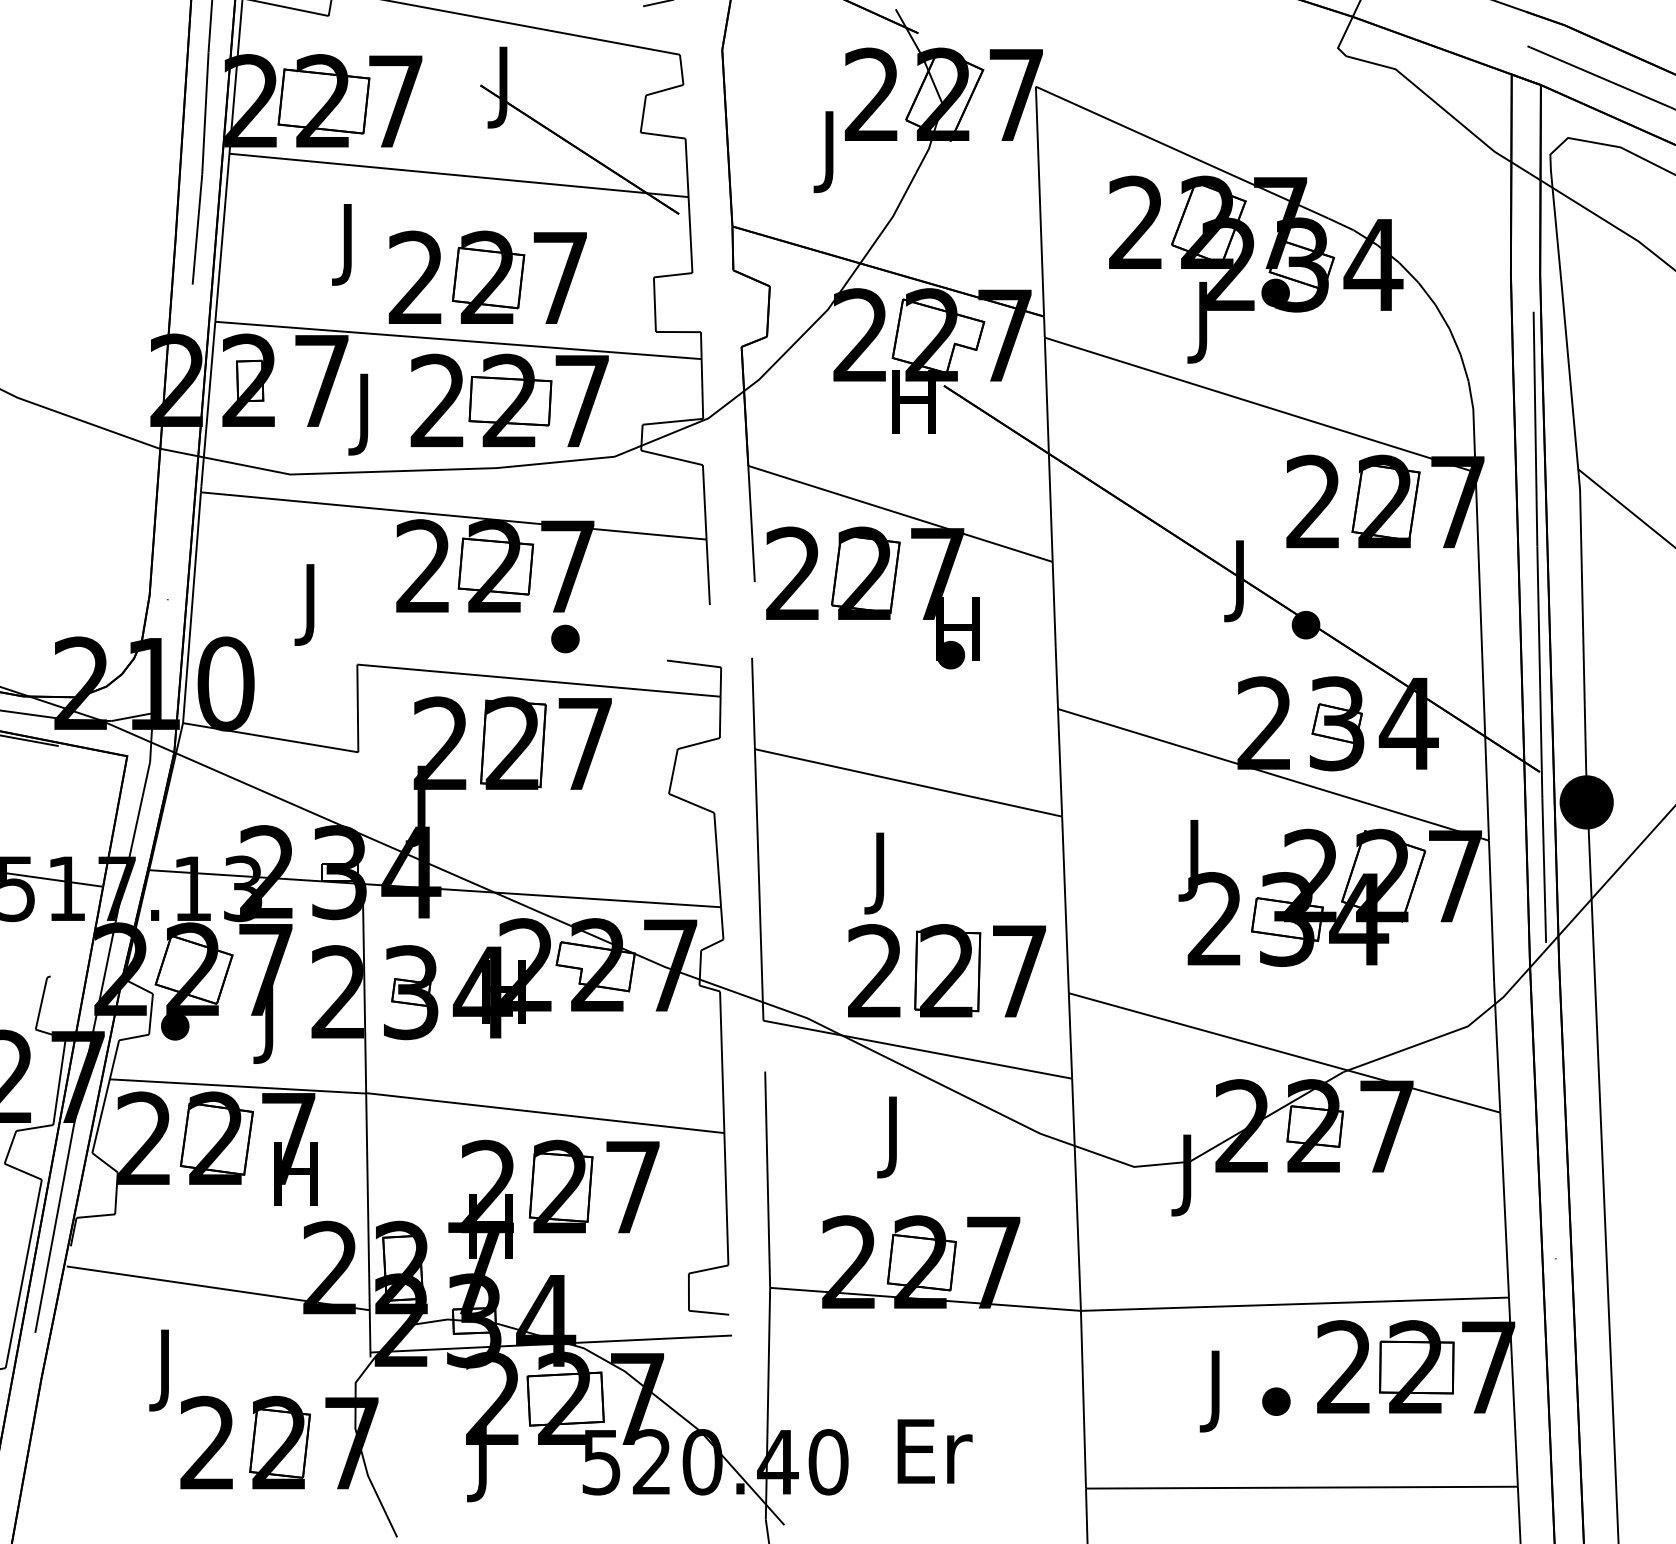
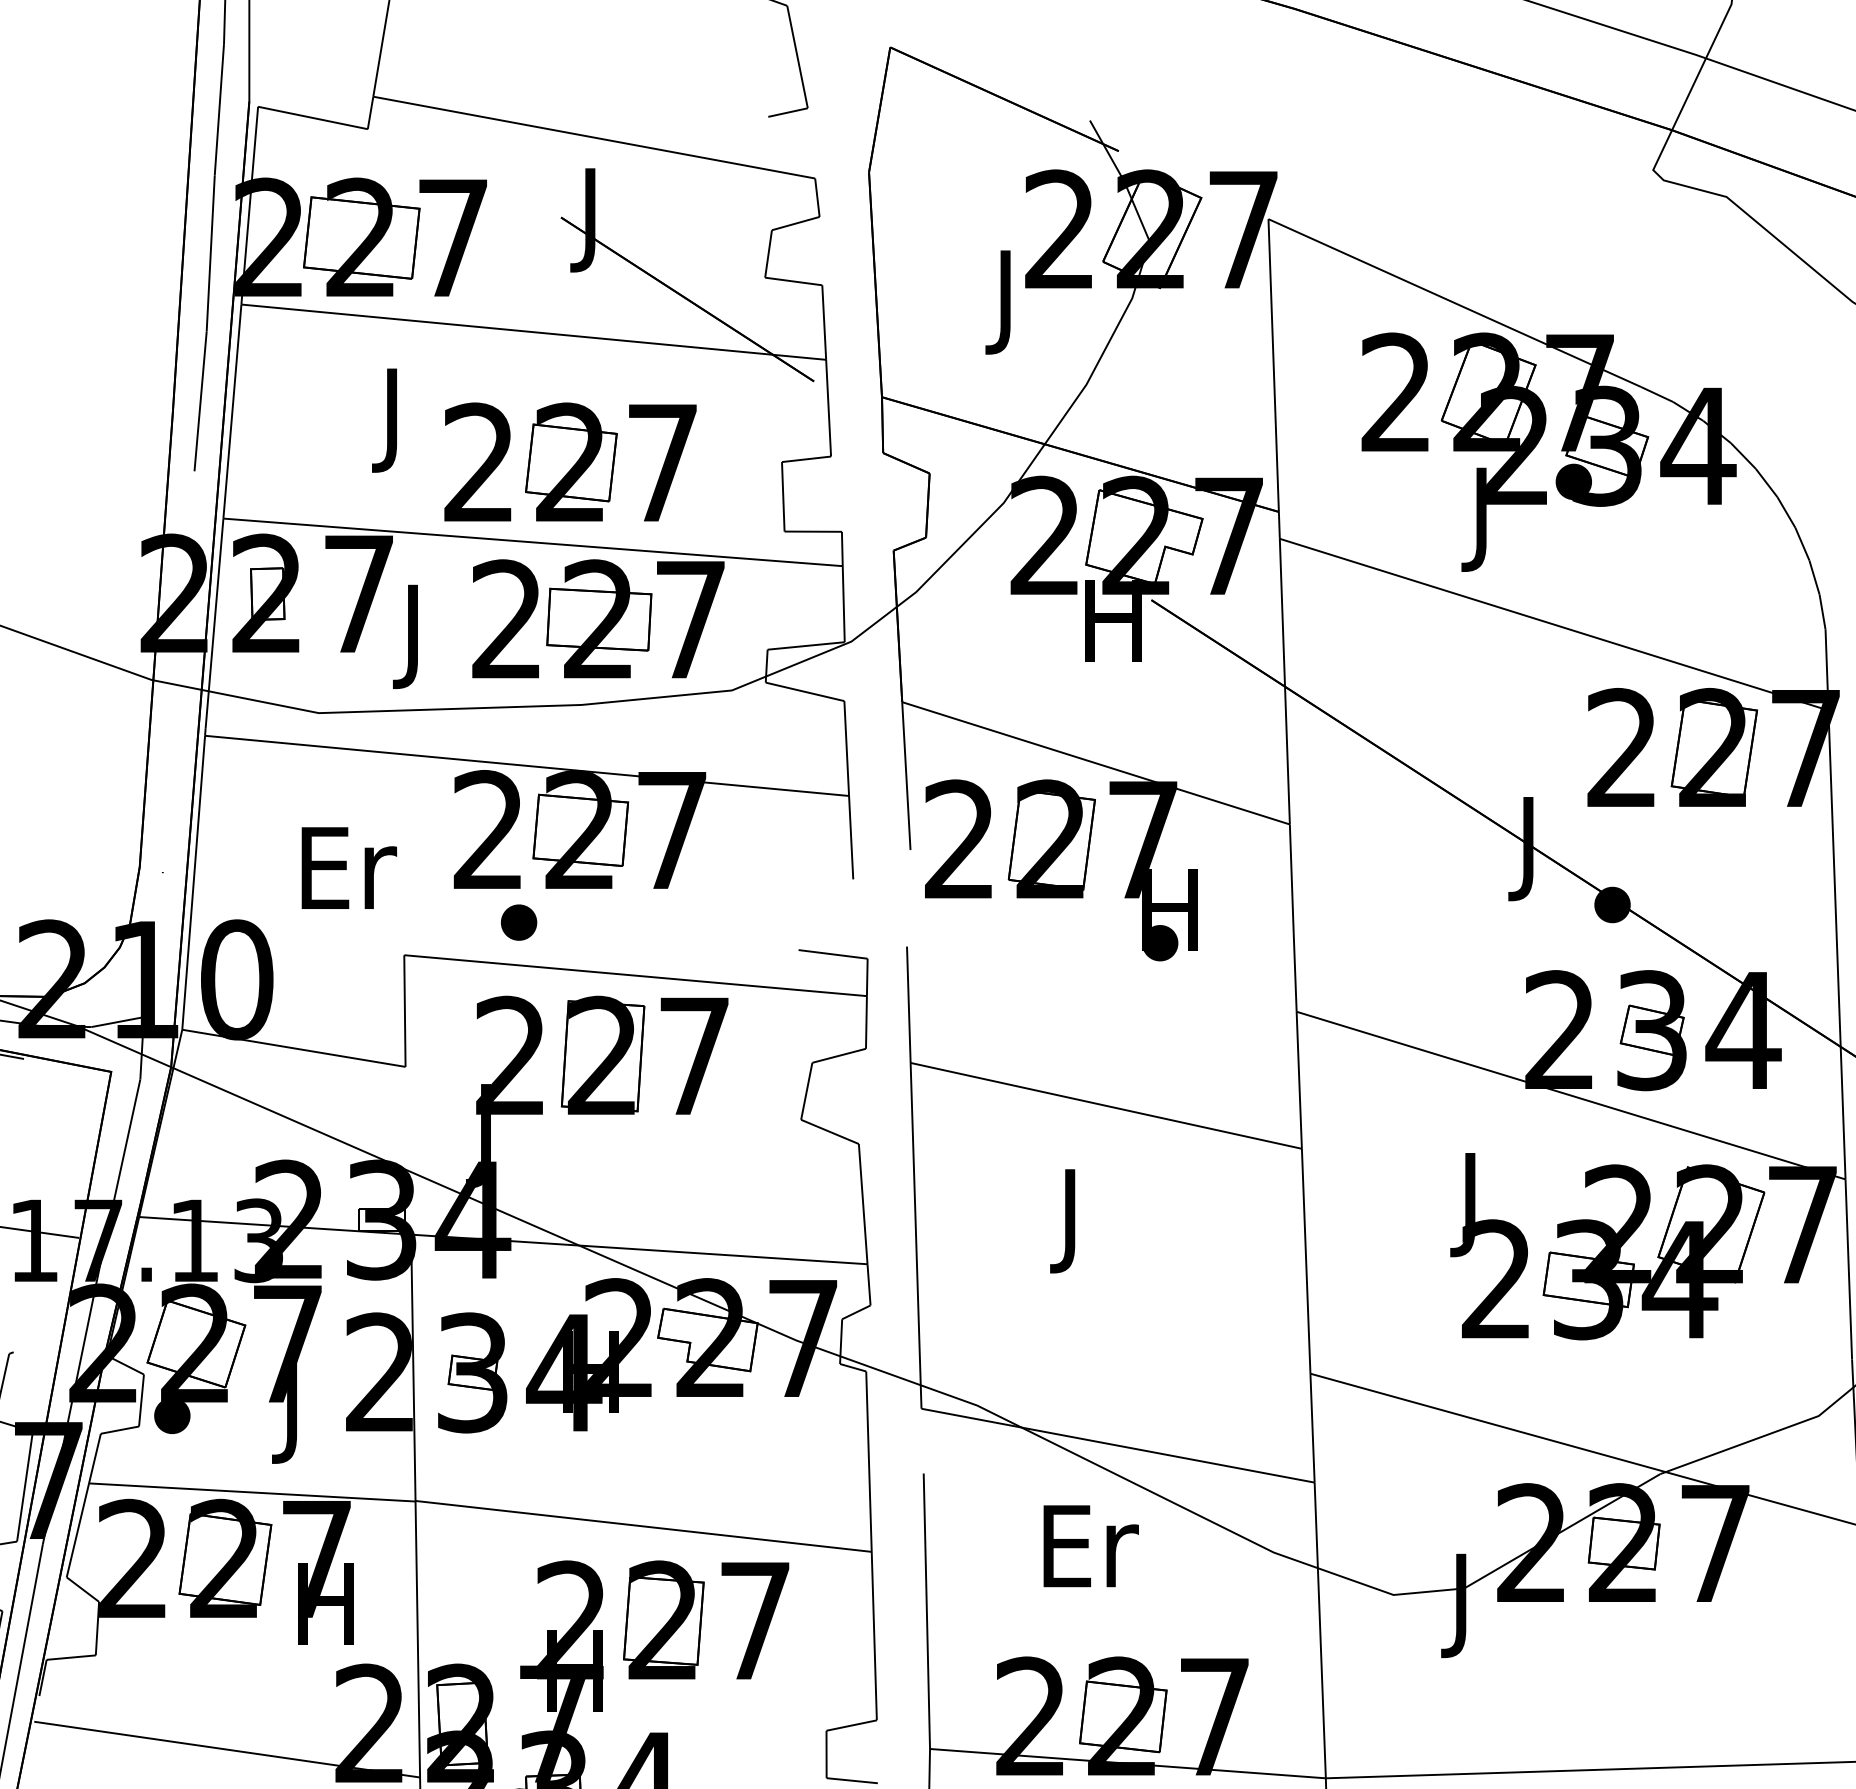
text: (313, 604) -> (348, 878), J -> Er
part: (565, 638) -> (519, 921), moved
part: (946, 970) -> (1154, 1344), removed
text: (896, 1137) -> (1090, 1557), J -> Er

